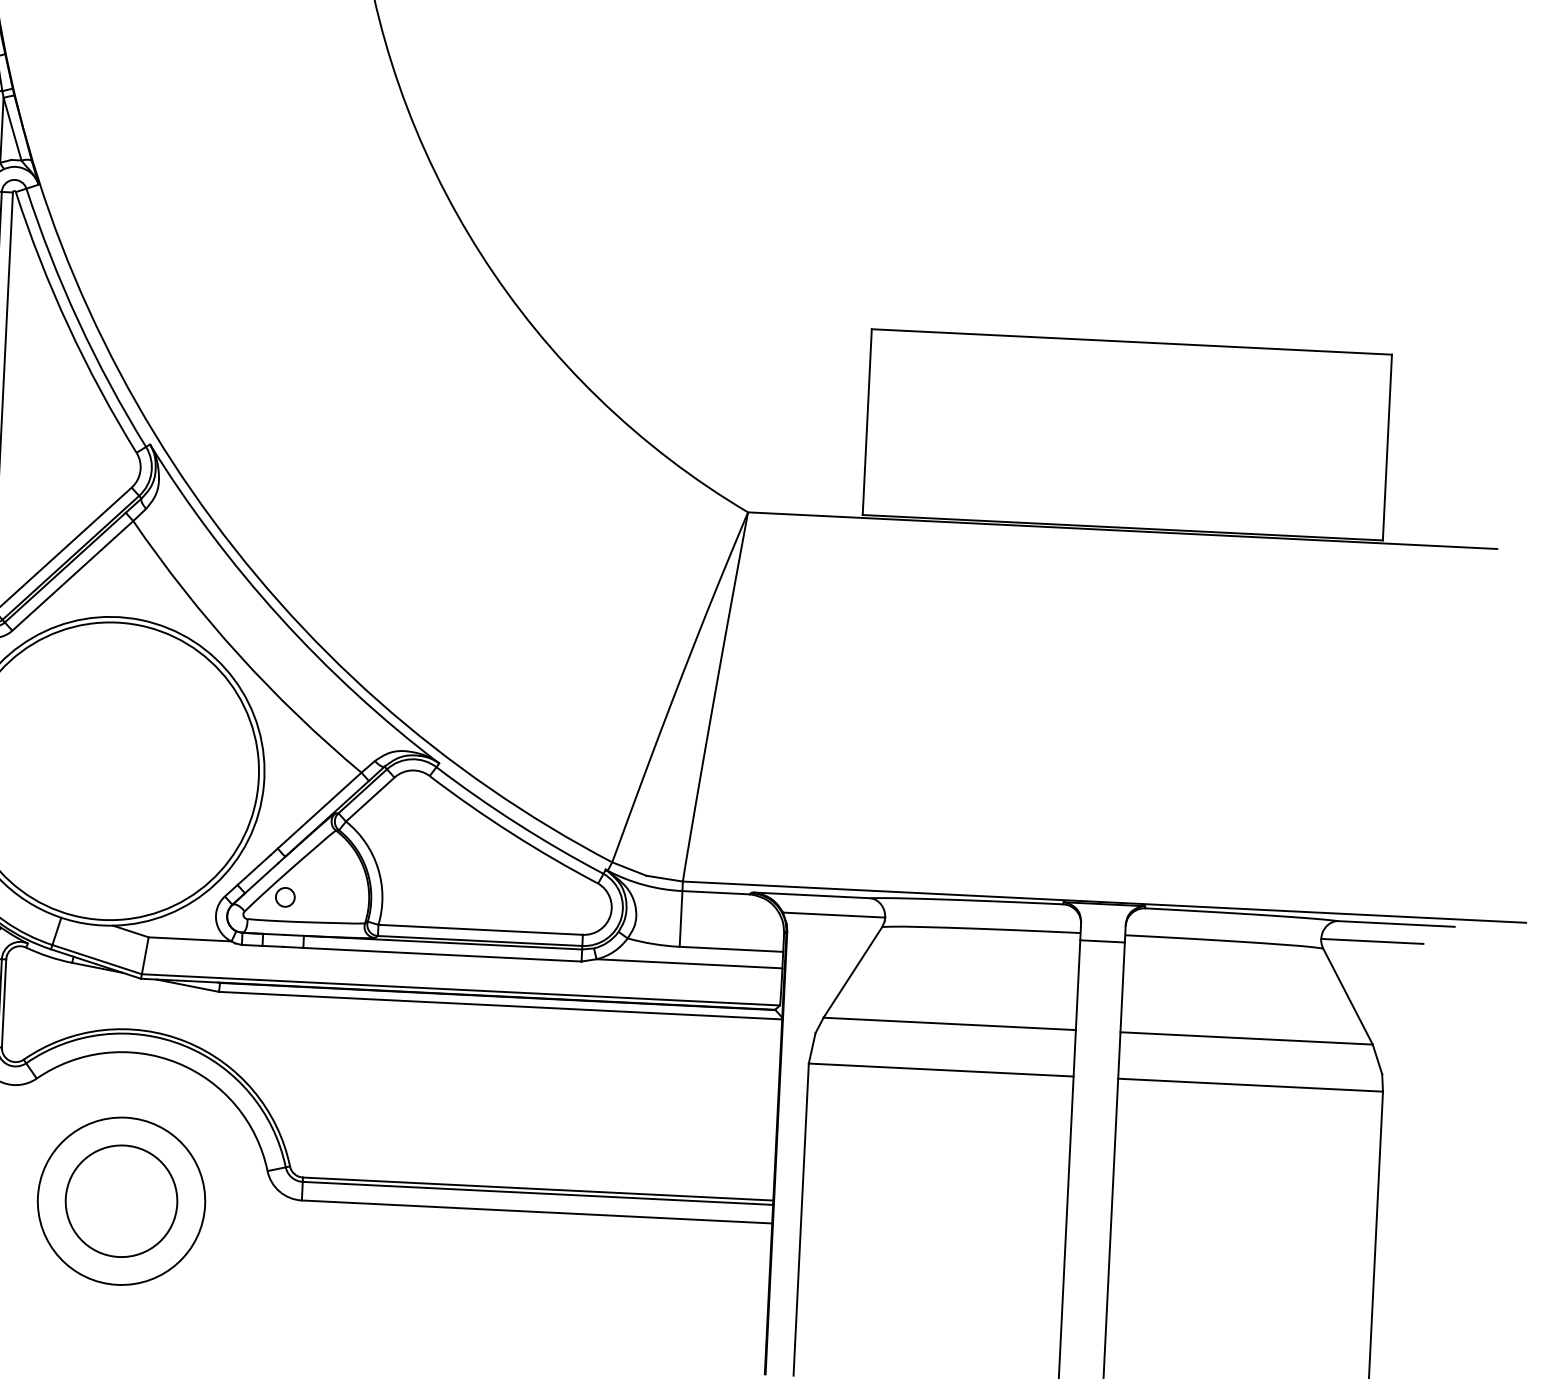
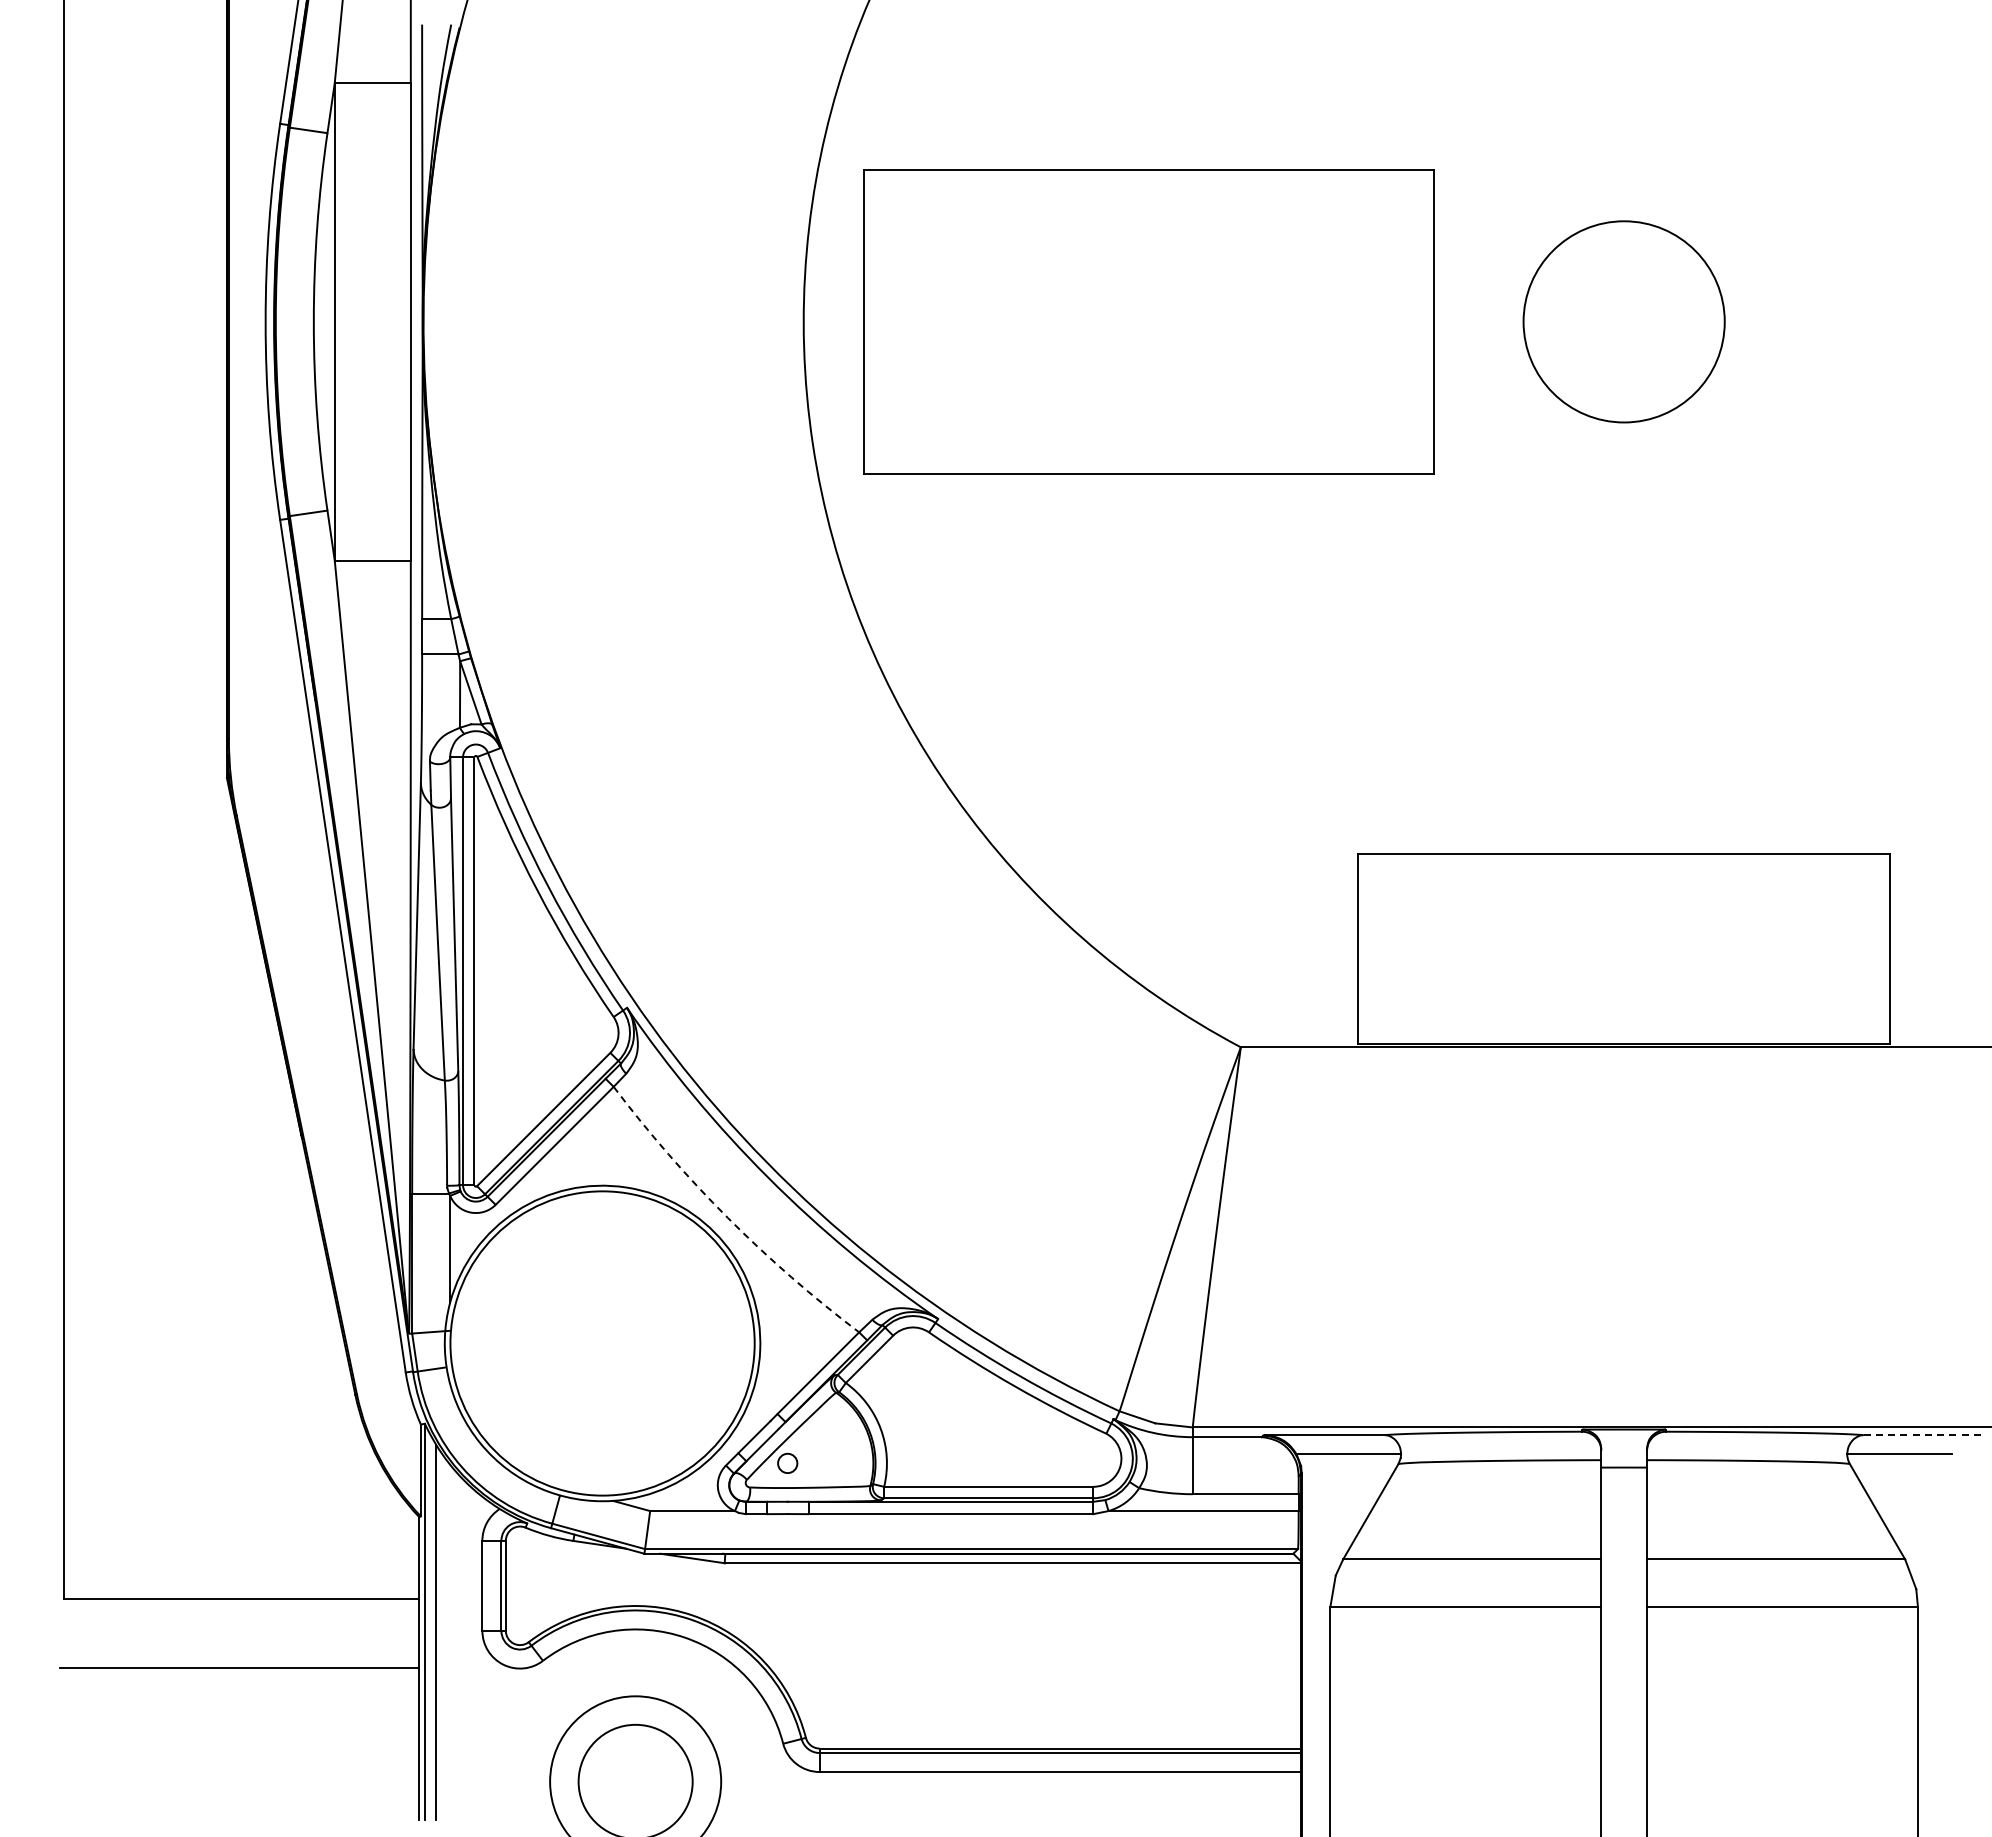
arc: (239, 655) -> (728, 1218), solid -> dashed
line: (1396, 924) -> (1923, 1435), solid -> dashed

